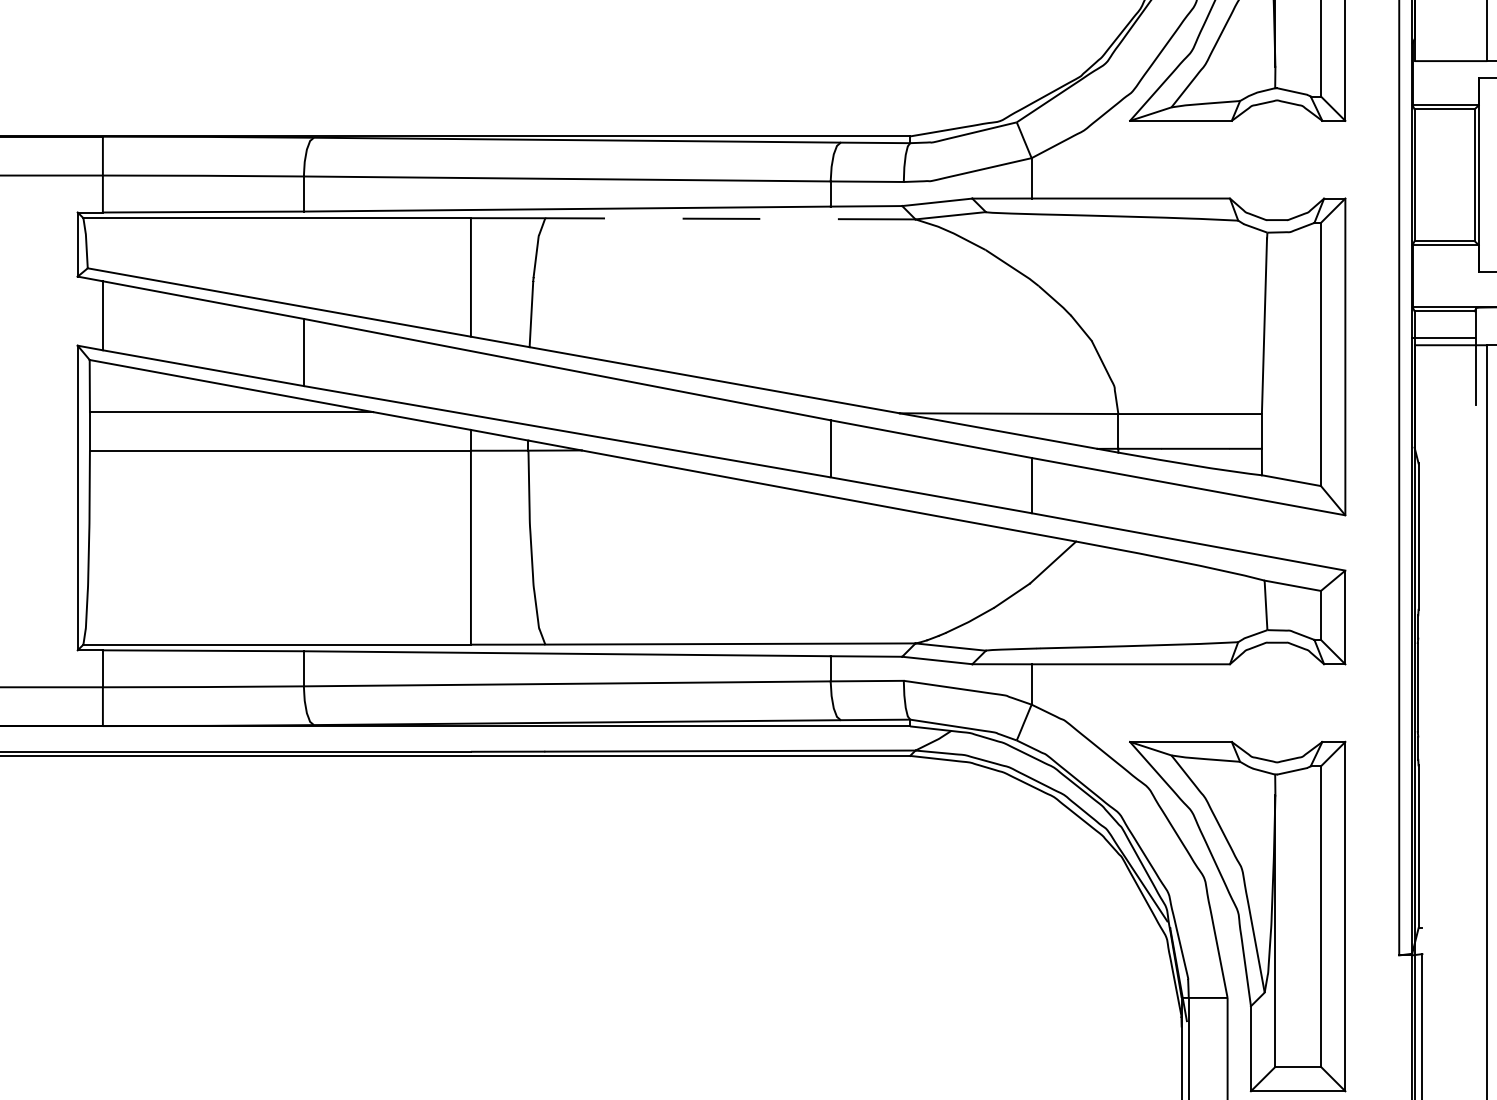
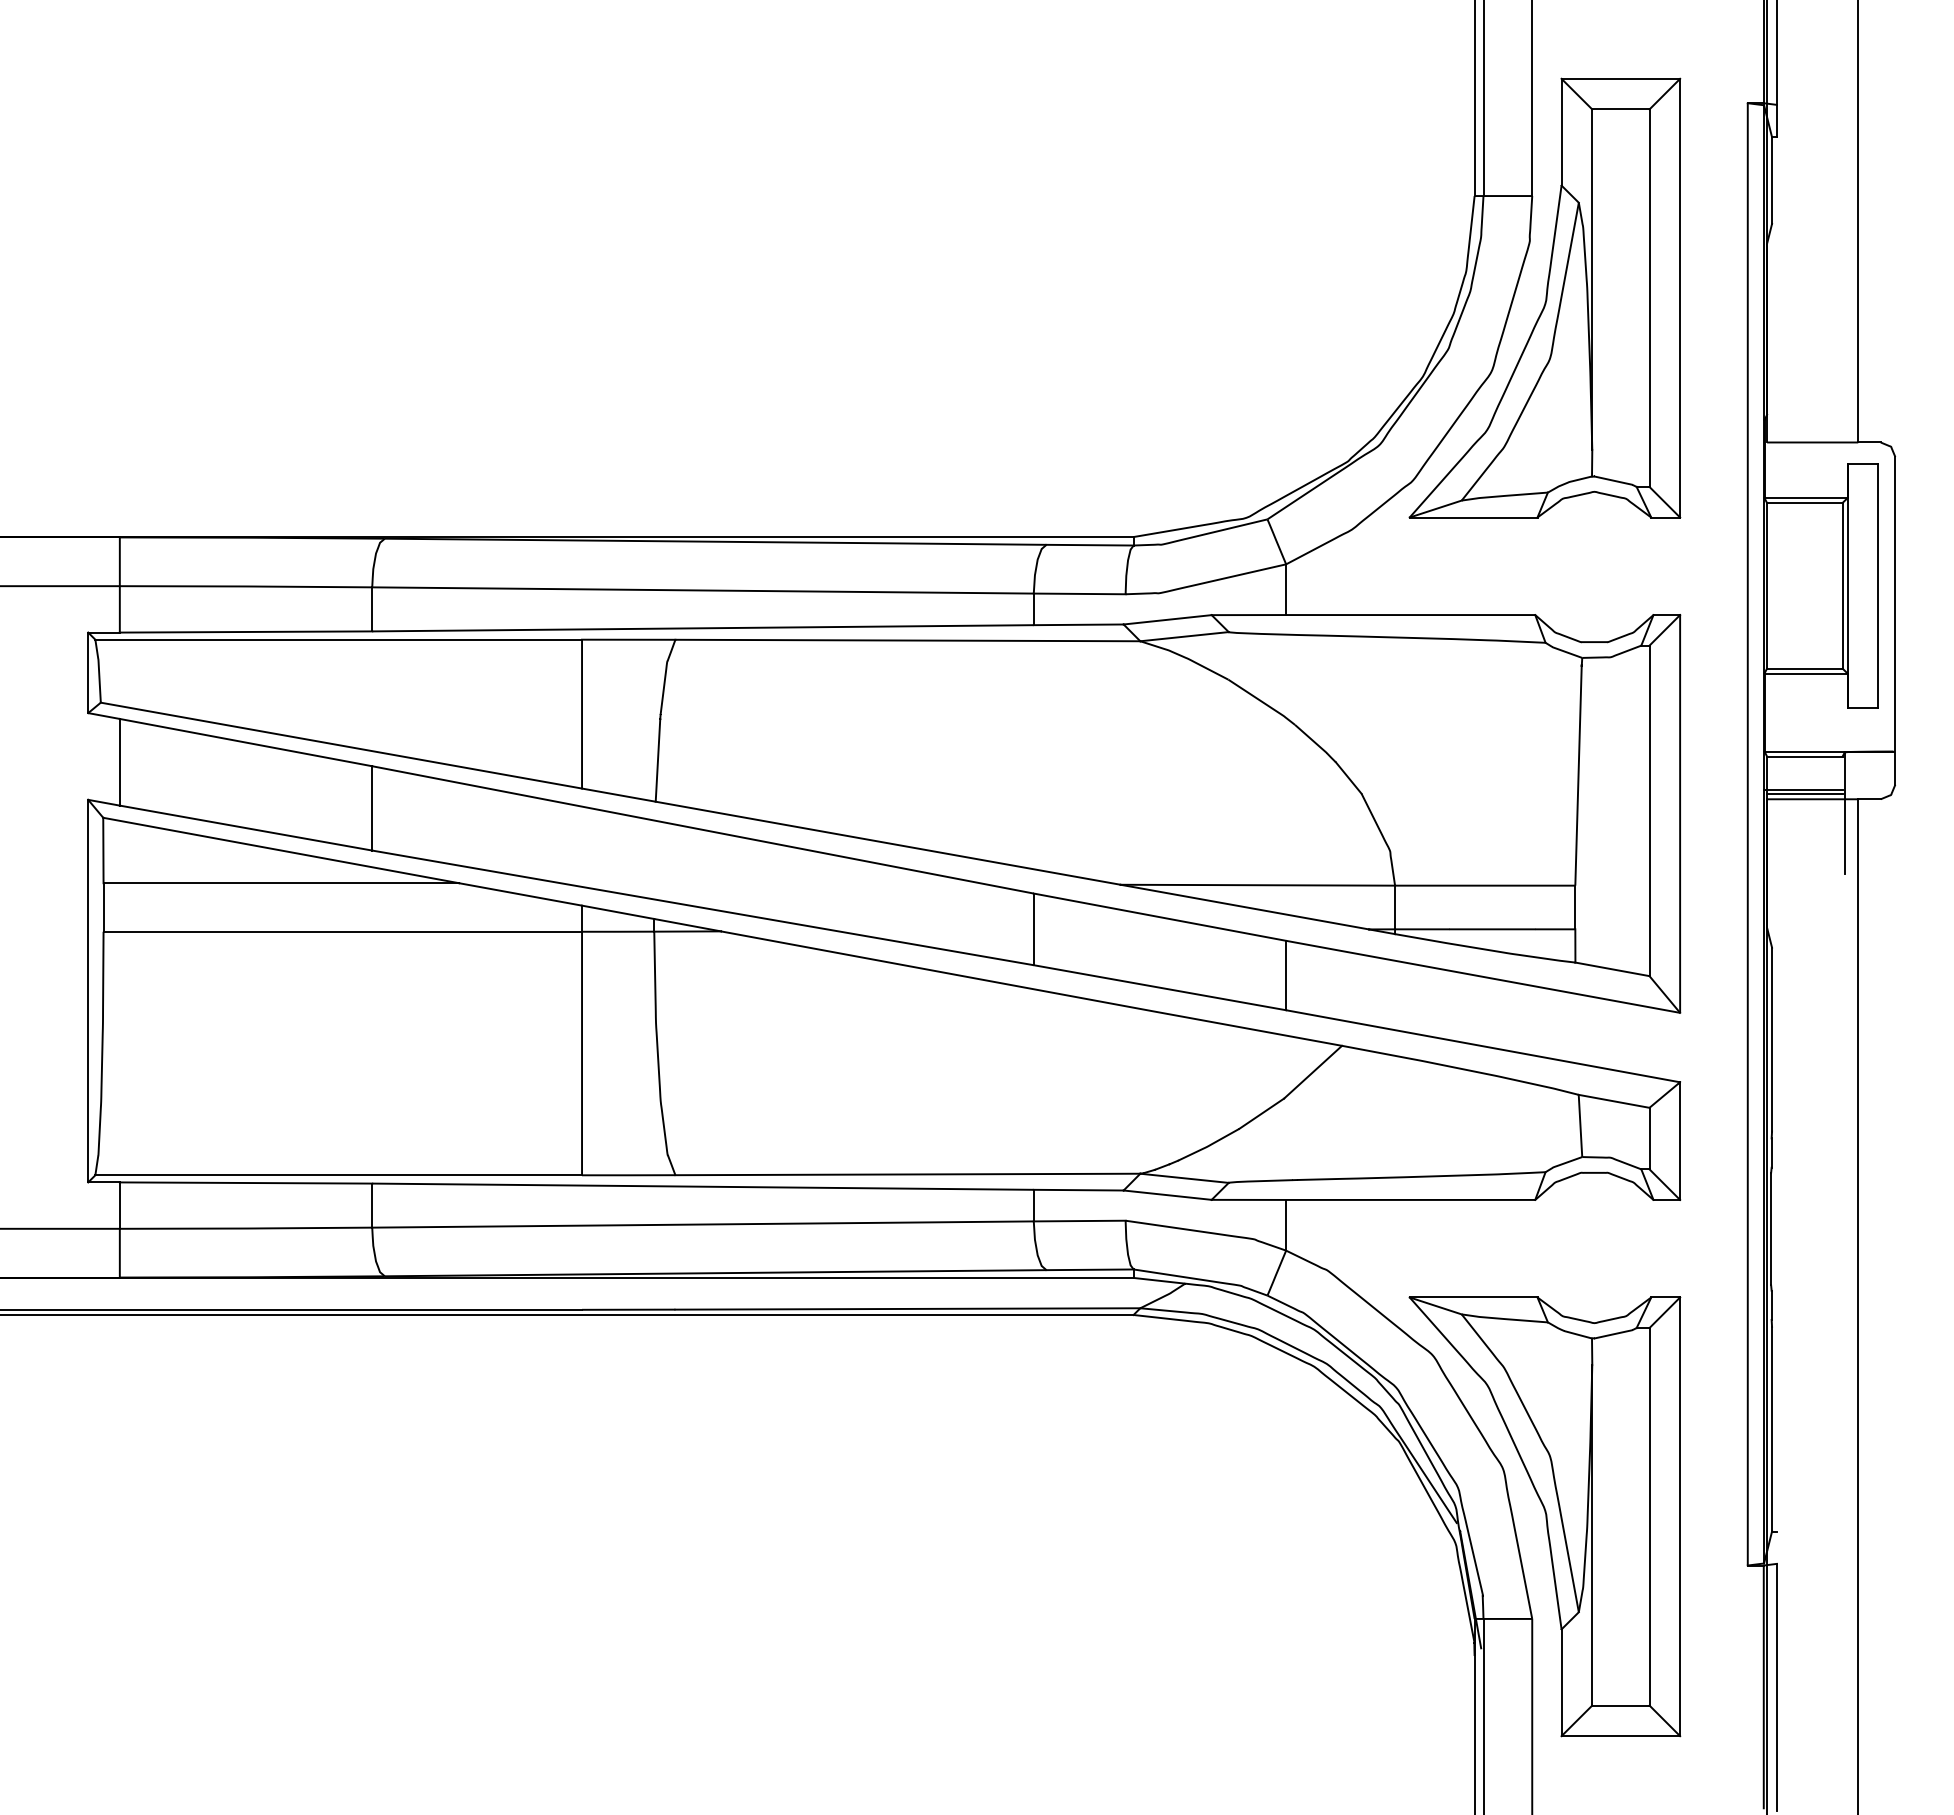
line: (730, 218) -> (907, 640), dashed -> solid
line: (1444, 340) -> (1804, 793), added

